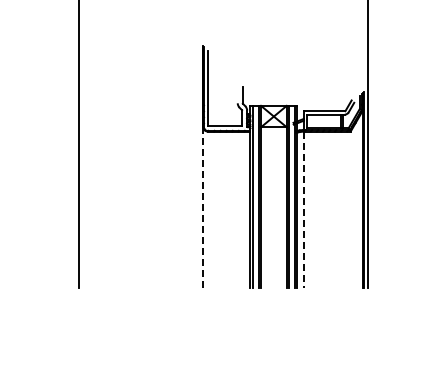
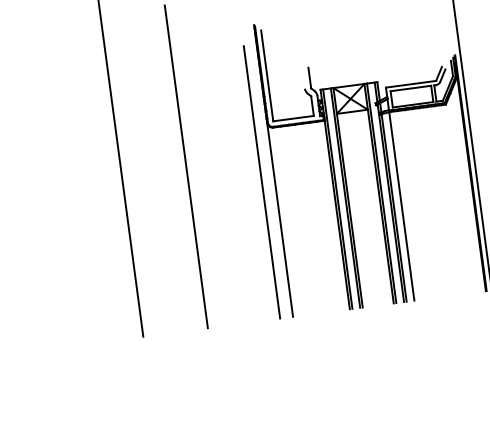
line: (132, 153) -> (185, 166), added
line: (192, 174) -> (261, 181), added
line: (203, 206) -> (280, 218), dashed -> solid
line: (303, 210) -> (401, 207), dashed -> solid

